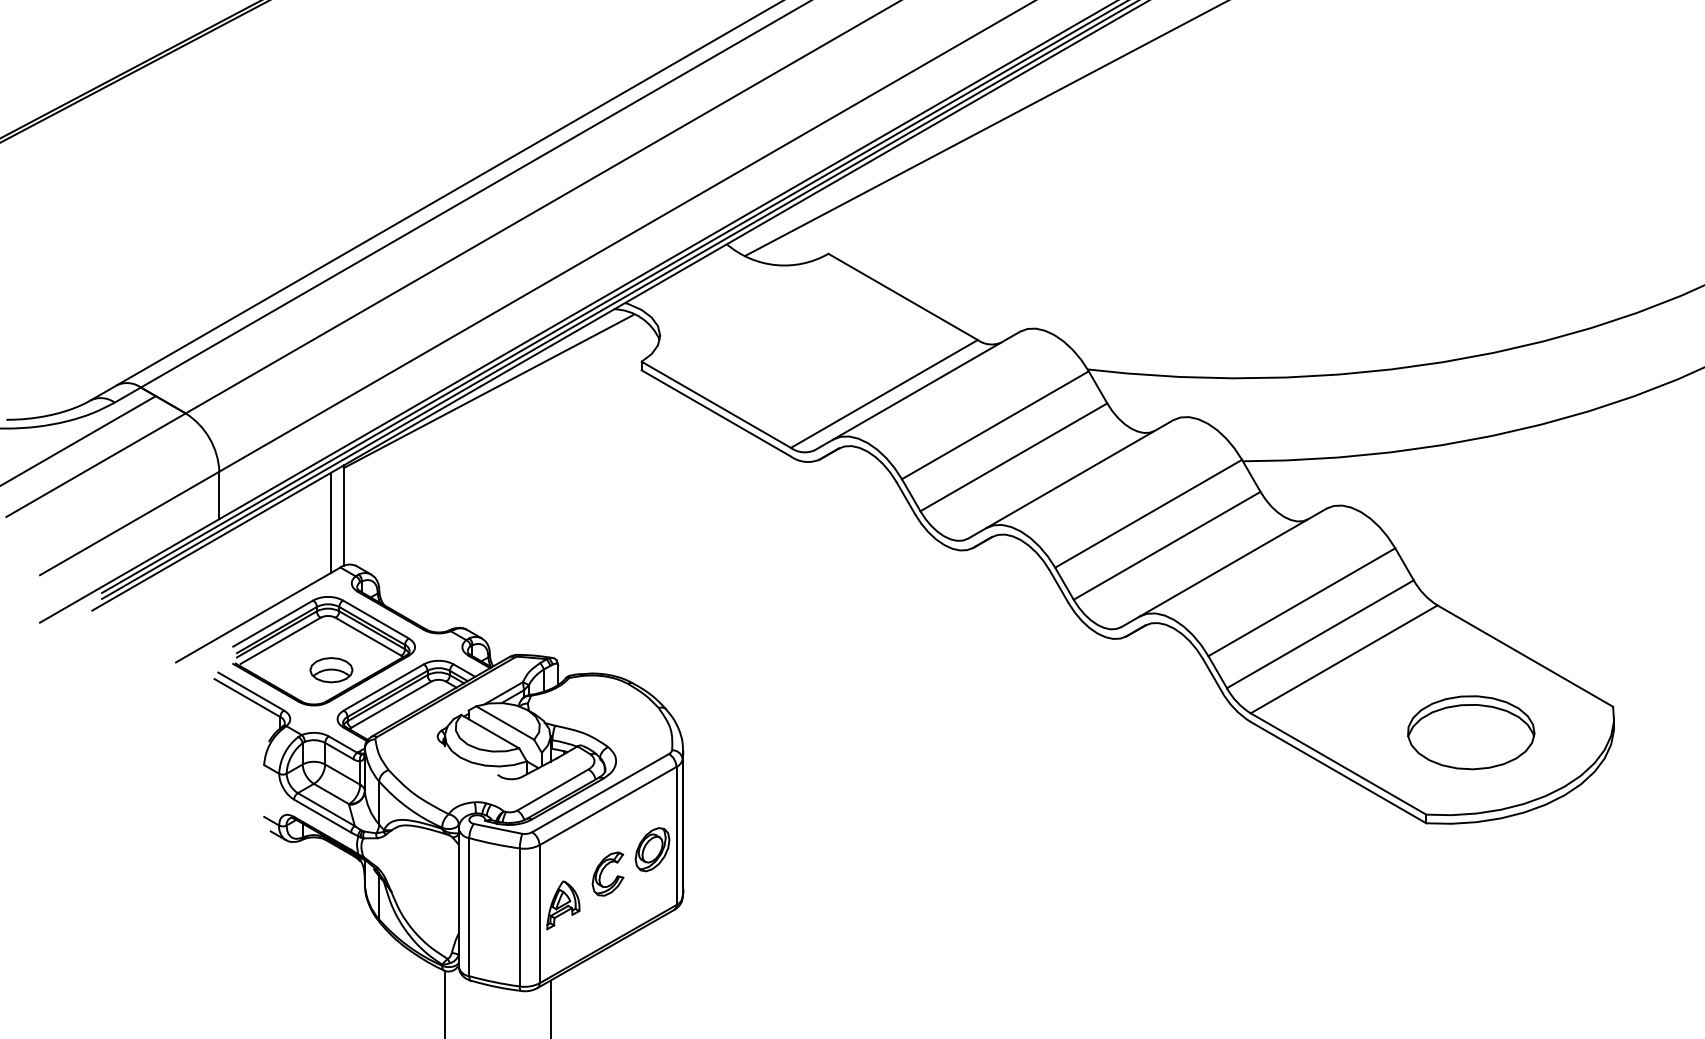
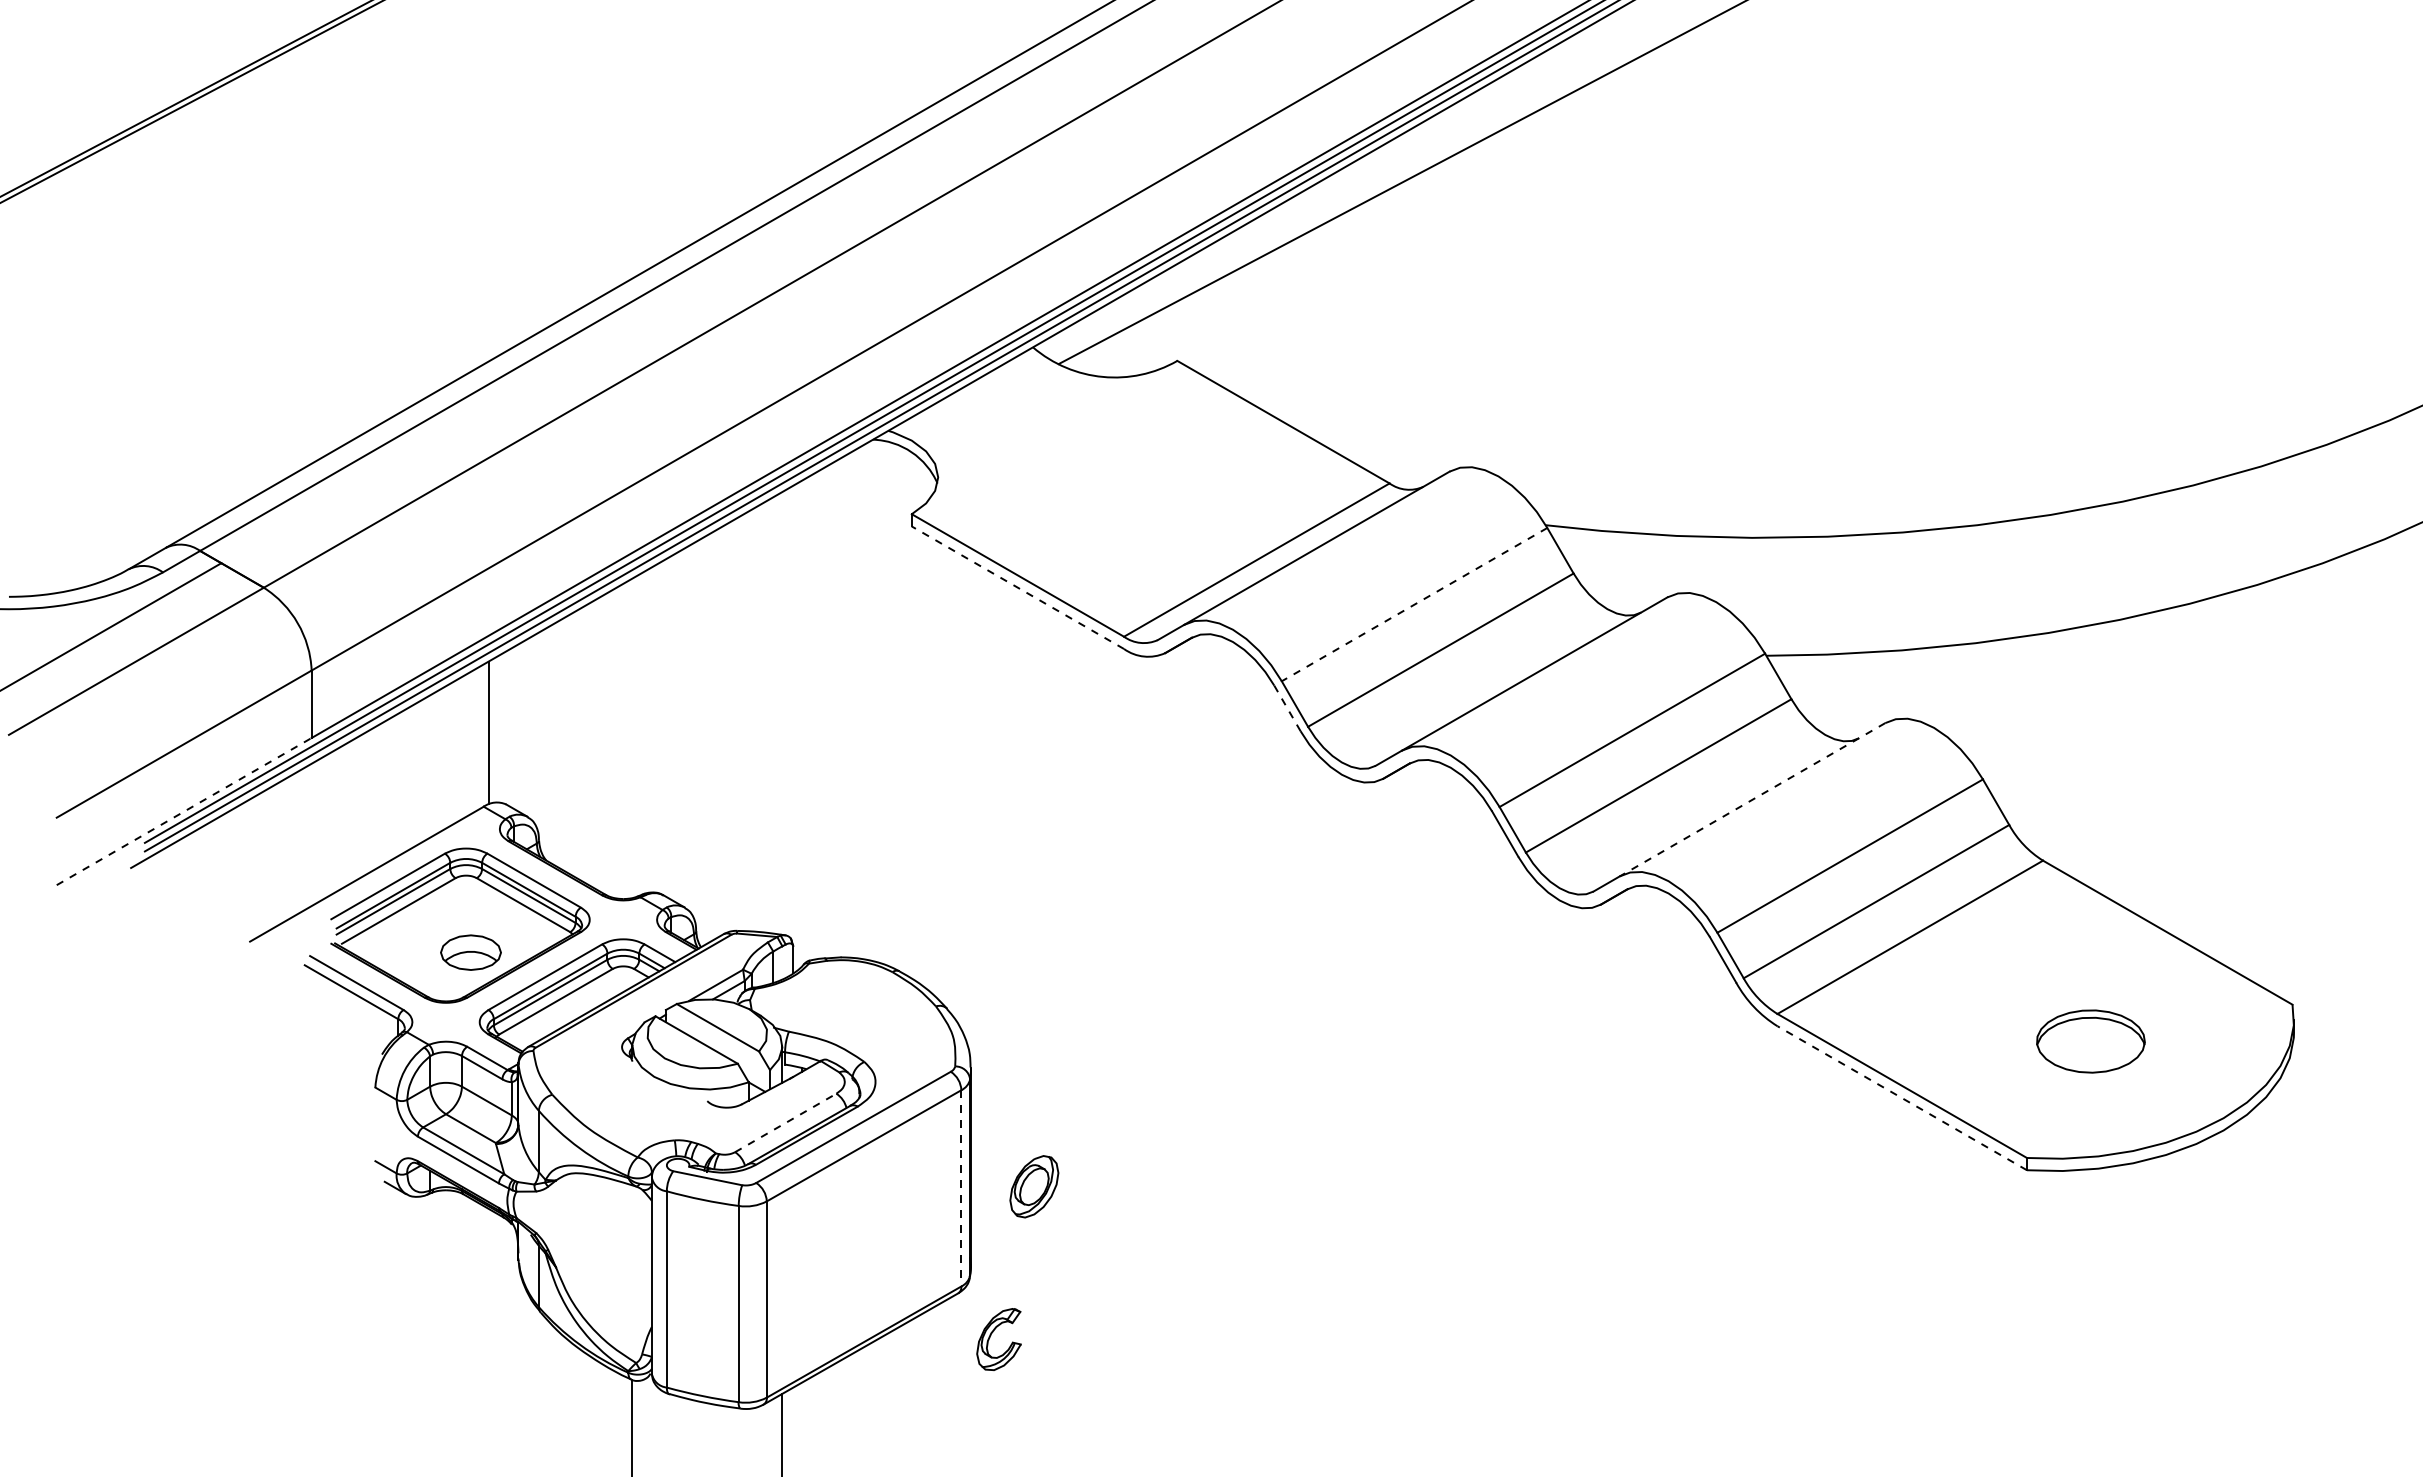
line: (488, 391) -> (693, 556), removed
line: (716, 413) -> (1017, 587), solid -> dashed
line: (995, 425) -> (1414, 604), solid -> dashed
line: (905, 497) -> (1287, 707), solid -> dashed
line: (331, 522) -> (471, 742), removed
line: (1233, 562) -> (1752, 799), solid -> dashed
line: (129, 570) -> (184, 811), solid -> dashed
part: (1470, 732) -> (2090, 1041), size x0.6
line: (1337, 772) -> (1901, 1097), solid -> dashed
line: (553, 789) -> (786, 1122), solid -> dashed
line: (676, 836) -> (961, 1188), solid -> dashed
part: (652, 849) -> (1034, 1186), moved
part: (602, 871) -> (991, 1335), moved
part: (563, 905) -> (800, 1286), removed

